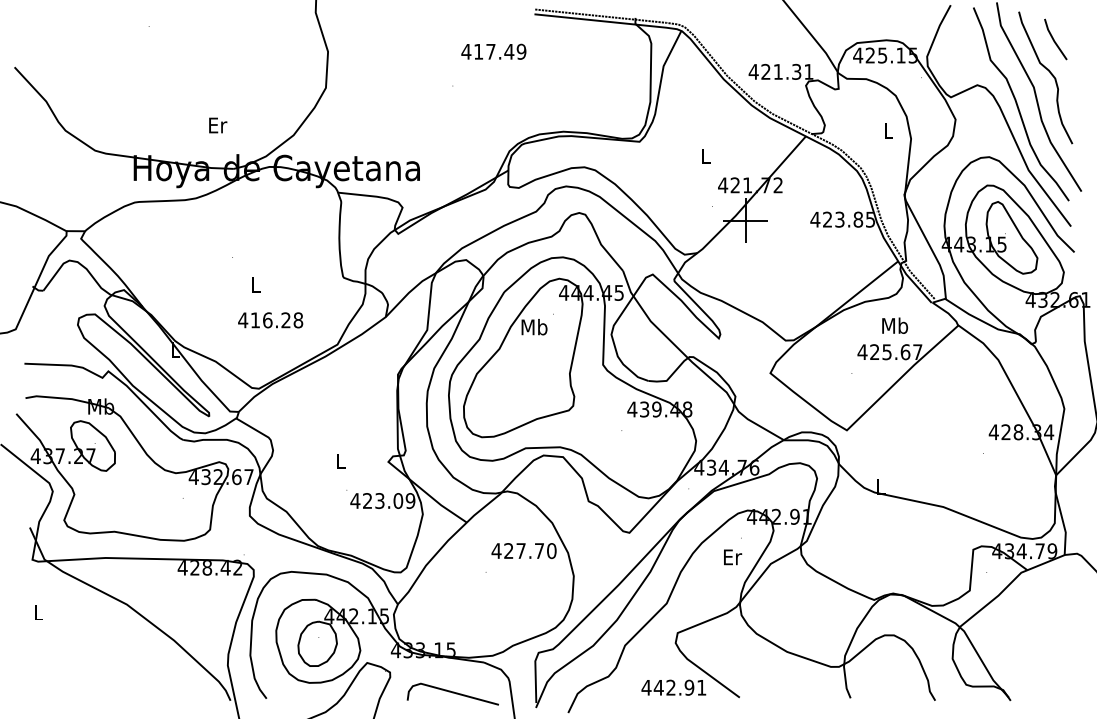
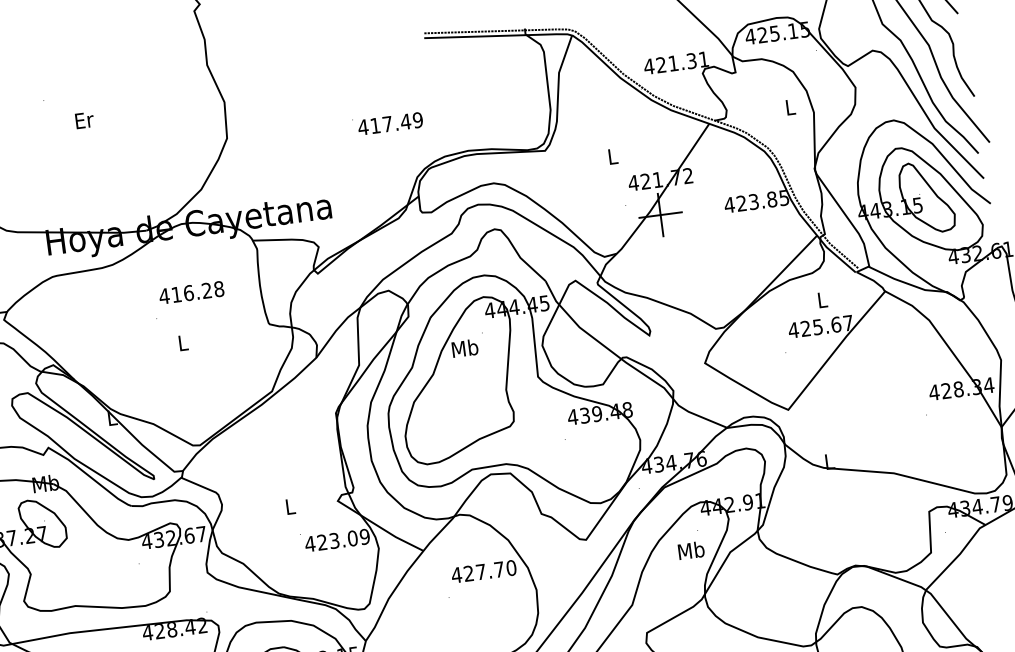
text: (493, 51) -> (390, 123), moved
text: (218, 125) -> (85, 120), moved
text: (270, 320) -> (191, 292), moved
text: (895, 325) -> (822, 299), Mb -> L
text: (732, 556) -> (691, 549), Er -> Mb

